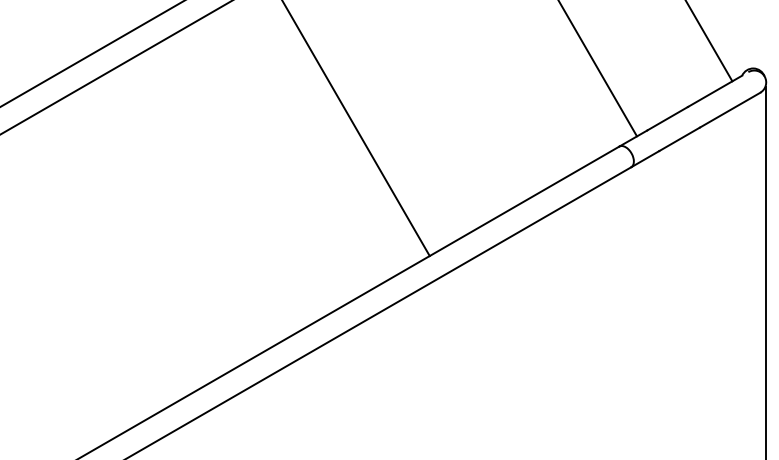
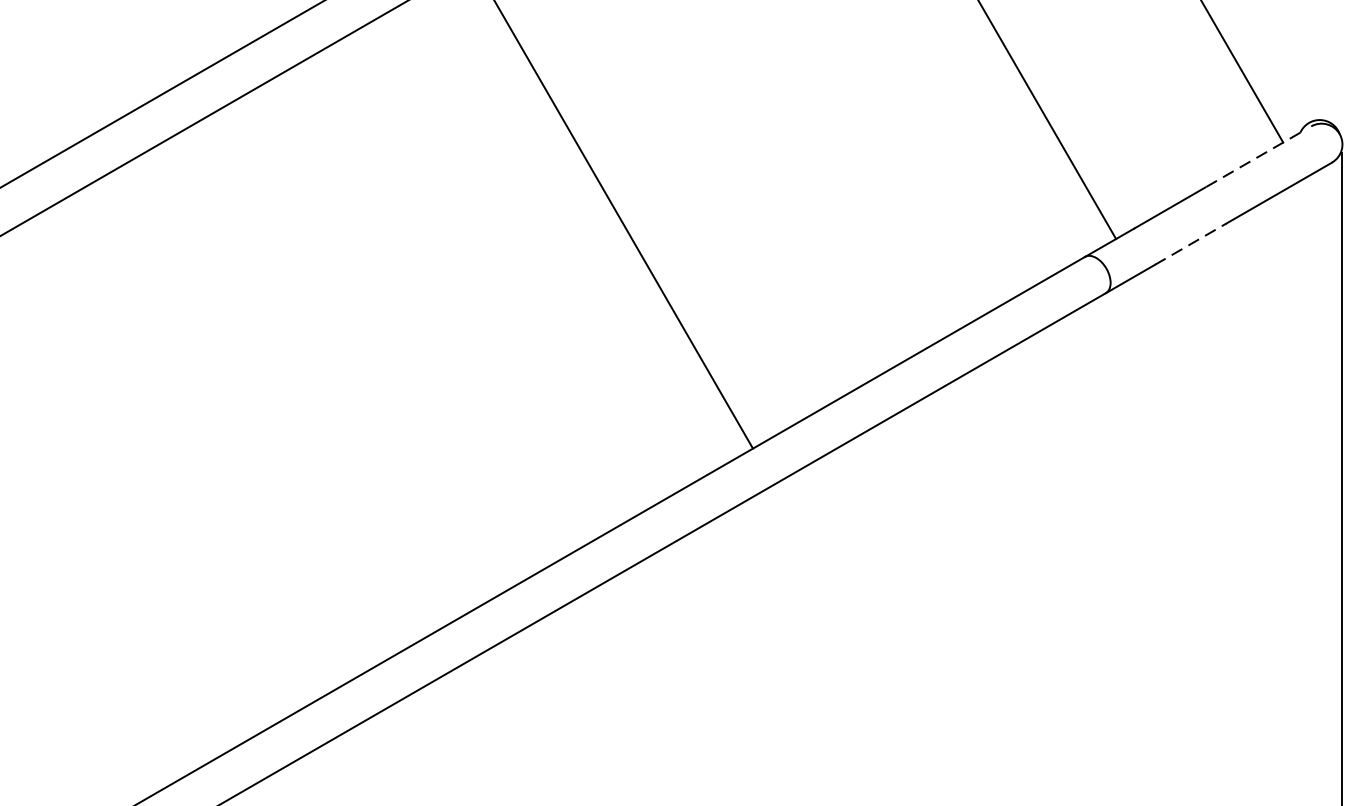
line: (714, 91) -> (1251, 160), solid -> dashed
line: (679, 139) -> (1190, 244), solid -> dashed

